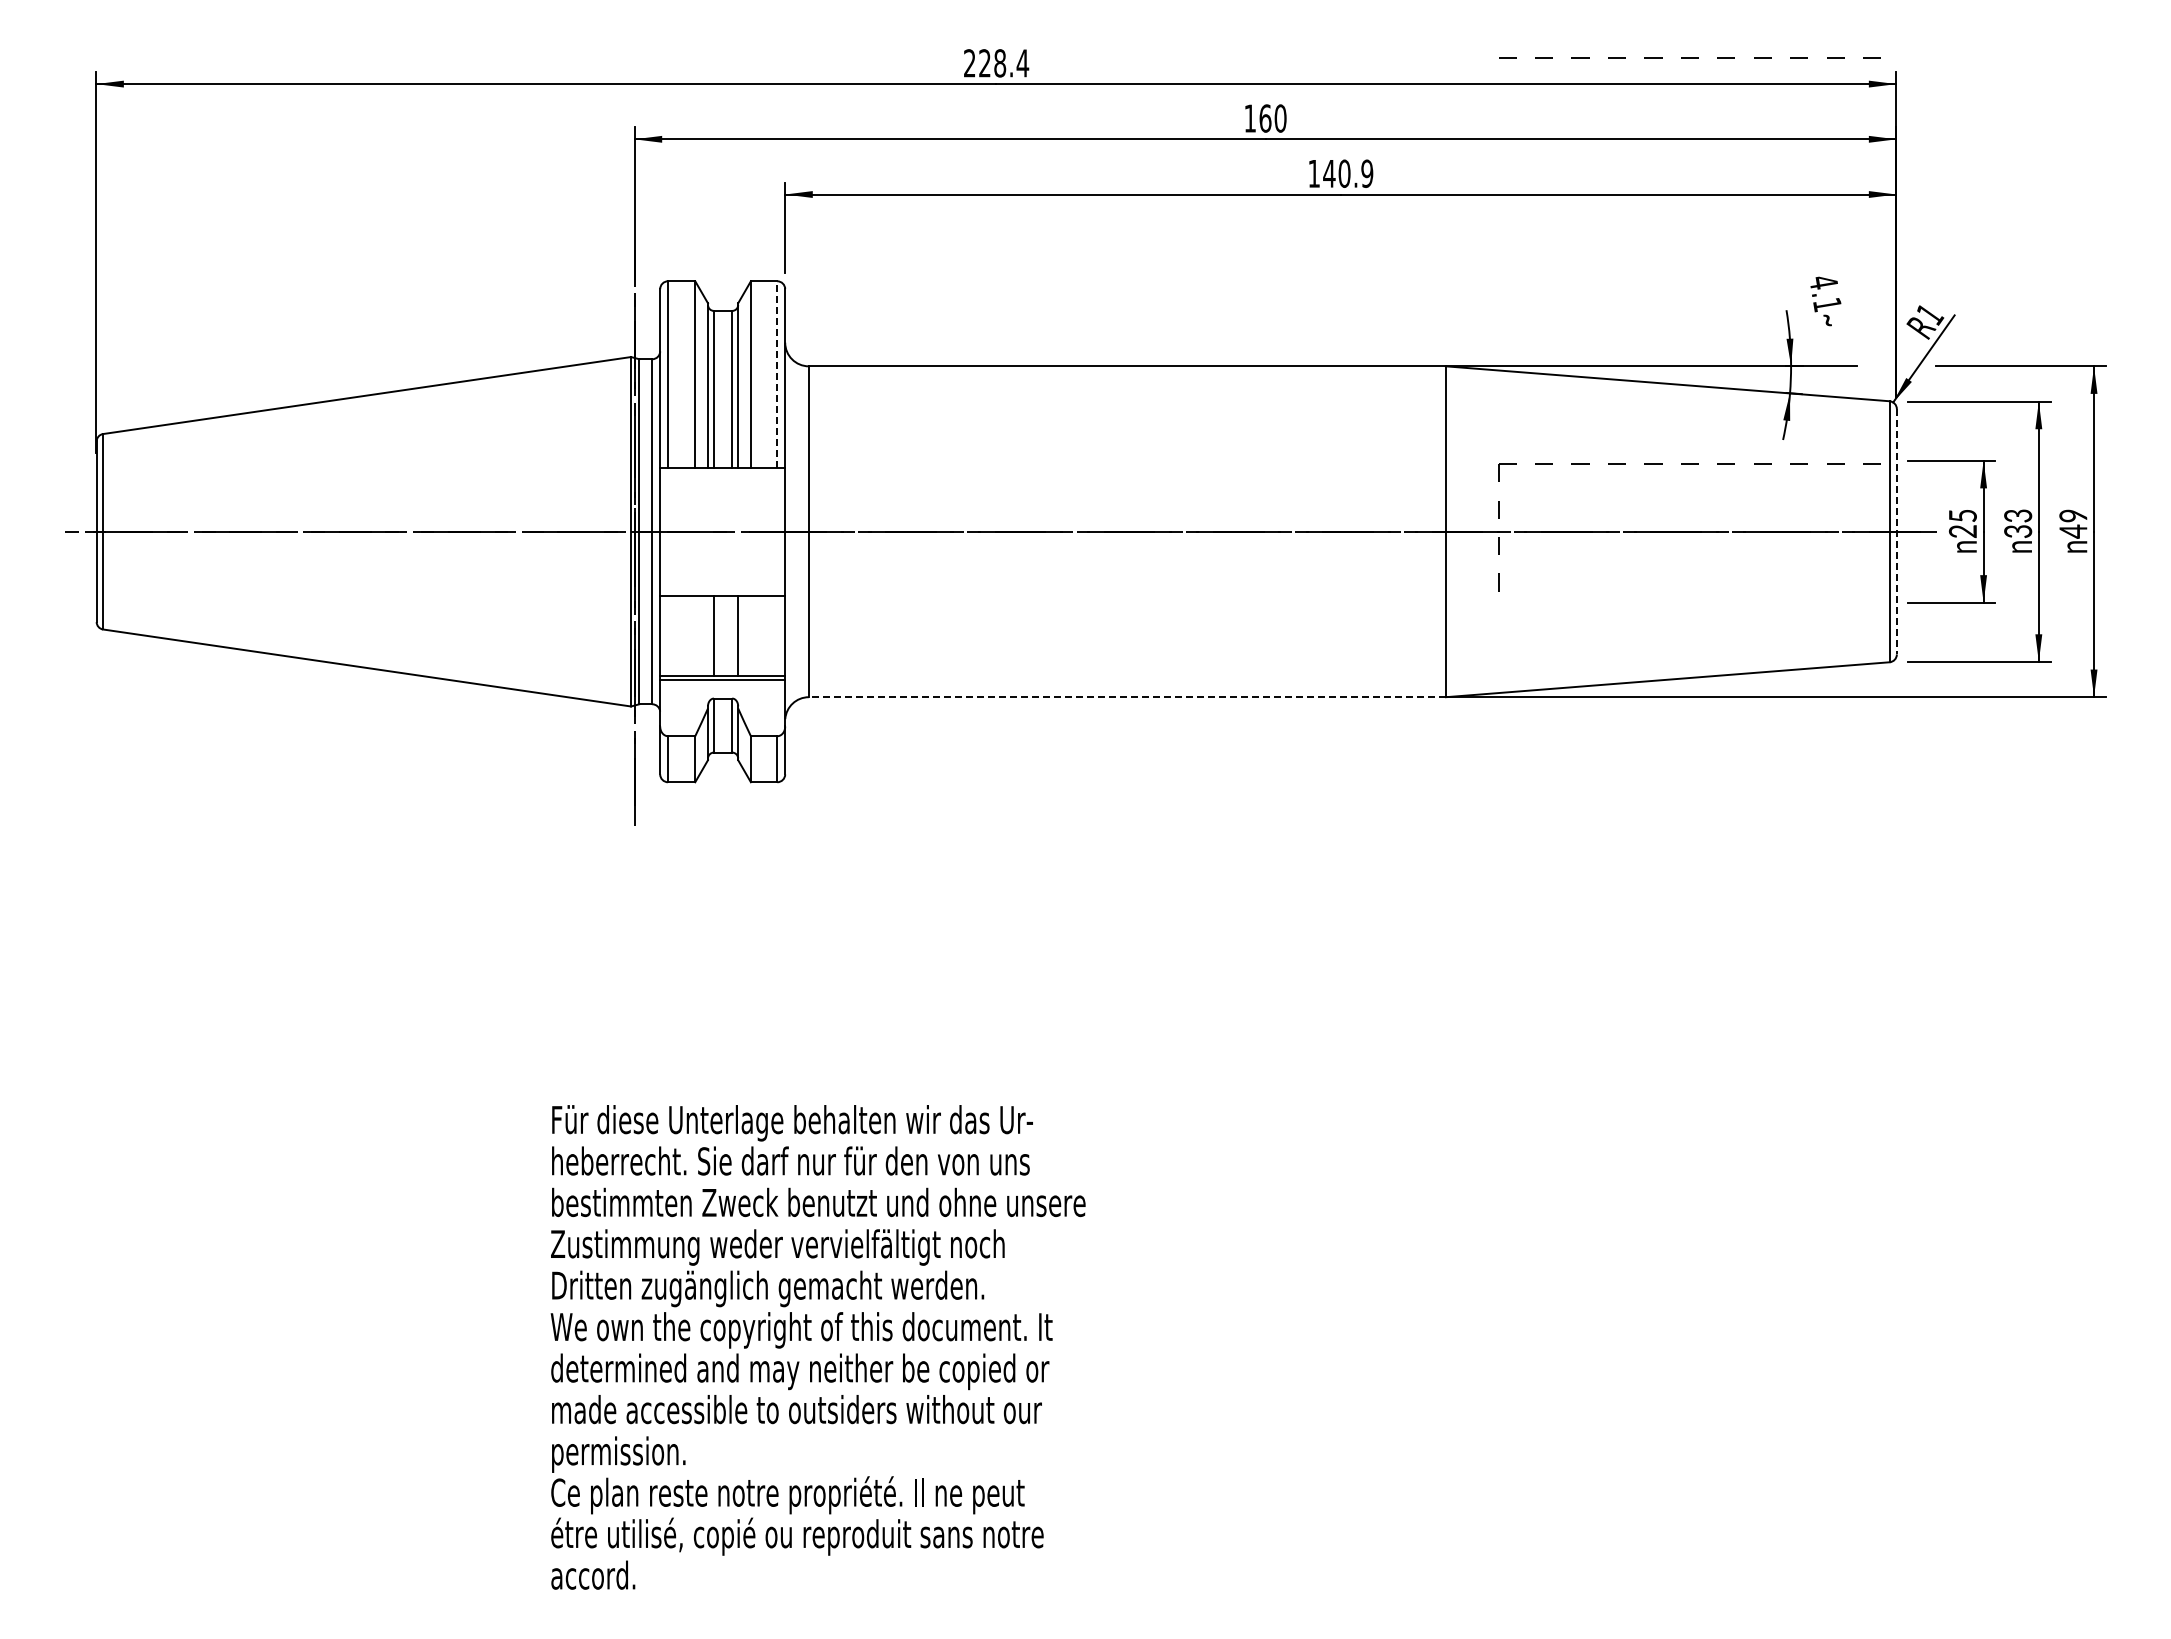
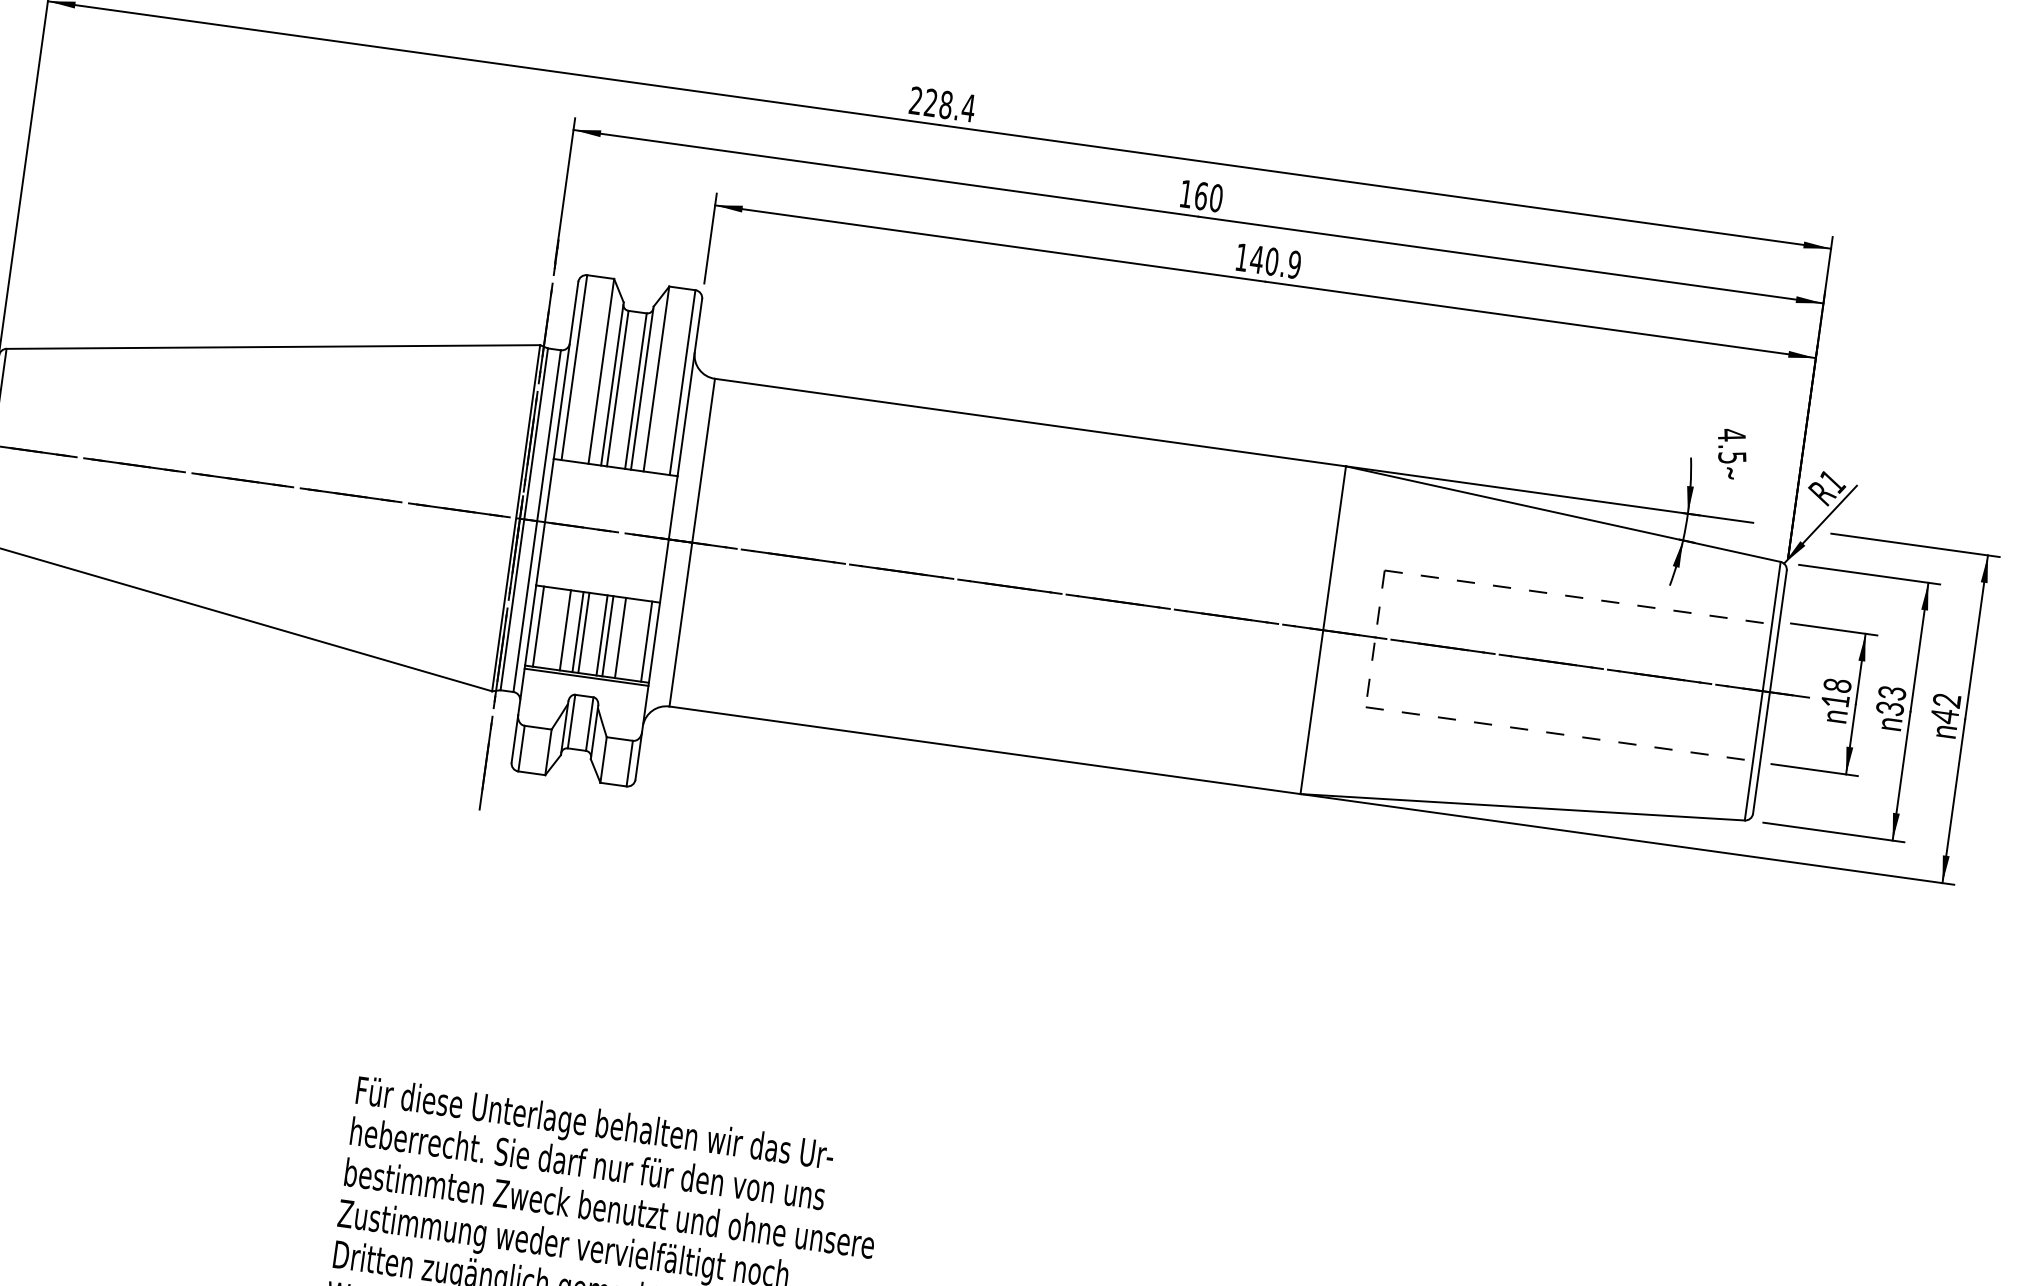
line: (1689, 57) -> (1554, 732), moved
text: (1827, 304) -> (1732, 457), 4.1 -> 4.5
line: (777, 374) -> (682, 382), dashed -> solid
text: (2073, 515) -> (1947, 700), 49 -> 42
text: (1962, 523) -> (1836, 693), 25 -> 18
line: (1896, 531) -> (1769, 691), dashed -> solid
line: (668, 635) -> (538, 626), added
line: (695, 635) -> (565, 629), added
line: (708, 635) -> (578, 631), added
line: (732, 635) -> (602, 634), added
line: (750, 635) -> (620, 637), added
line: (777, 635) -> (646, 641), added
line: (1127, 697) -> (985, 750), dashed -> solid

